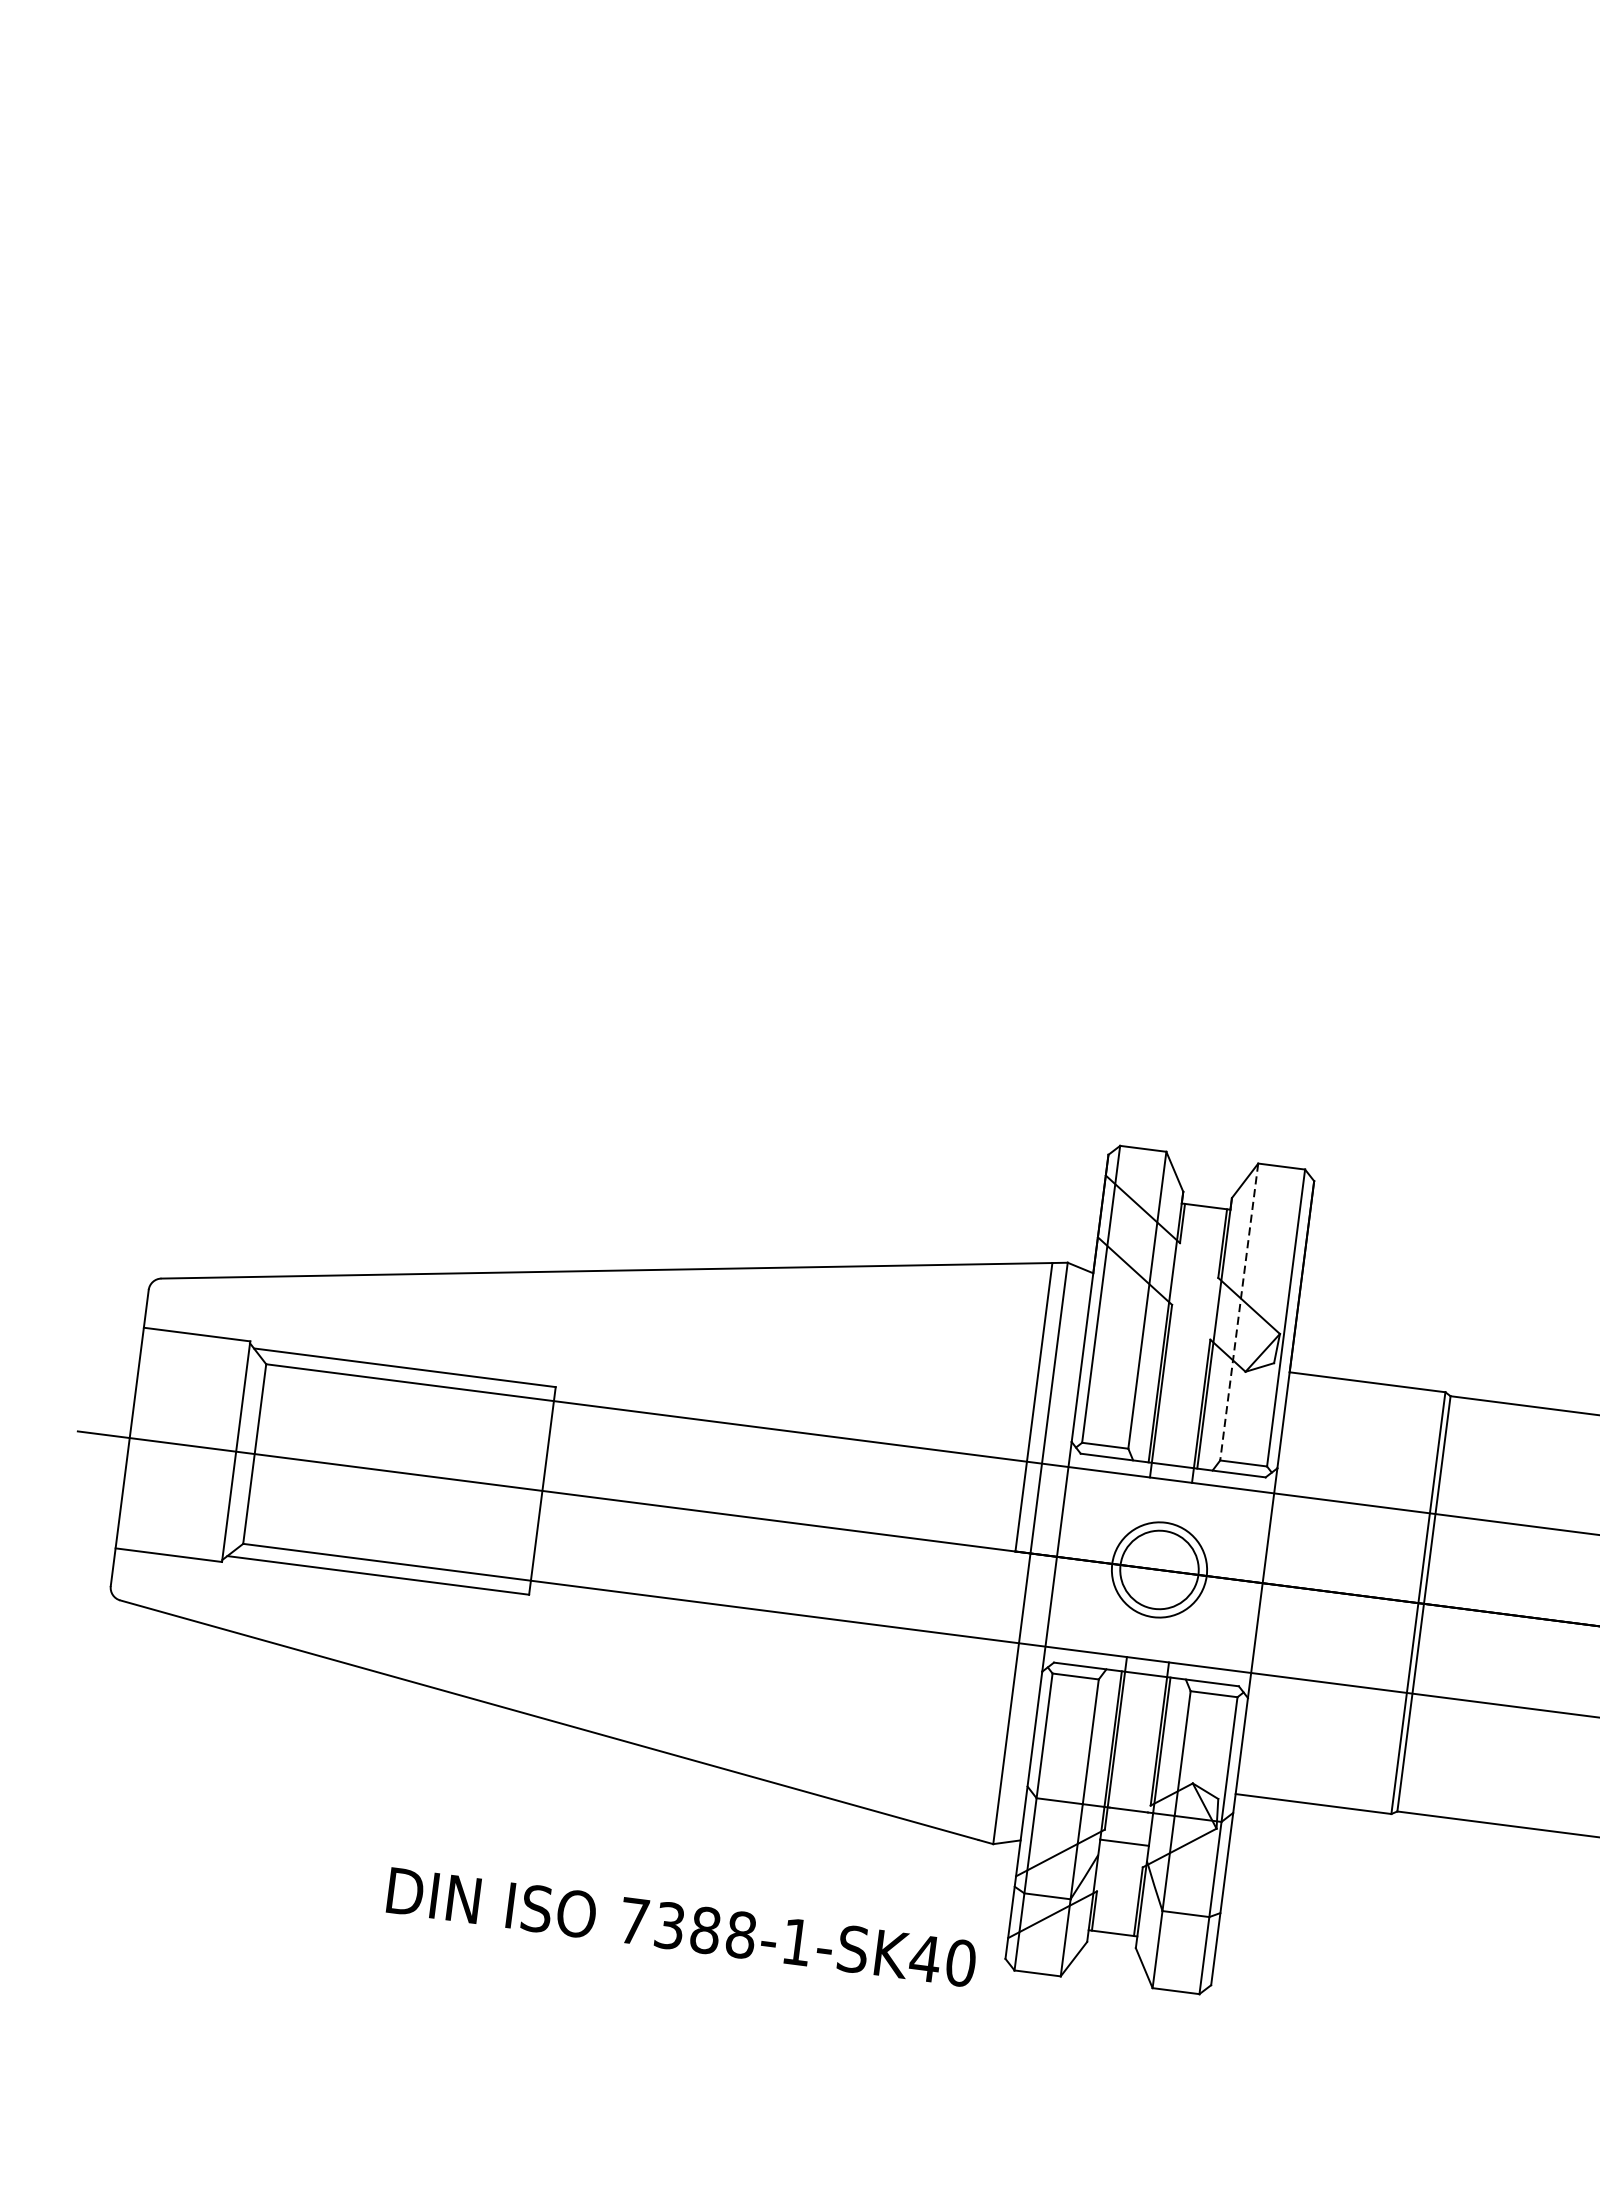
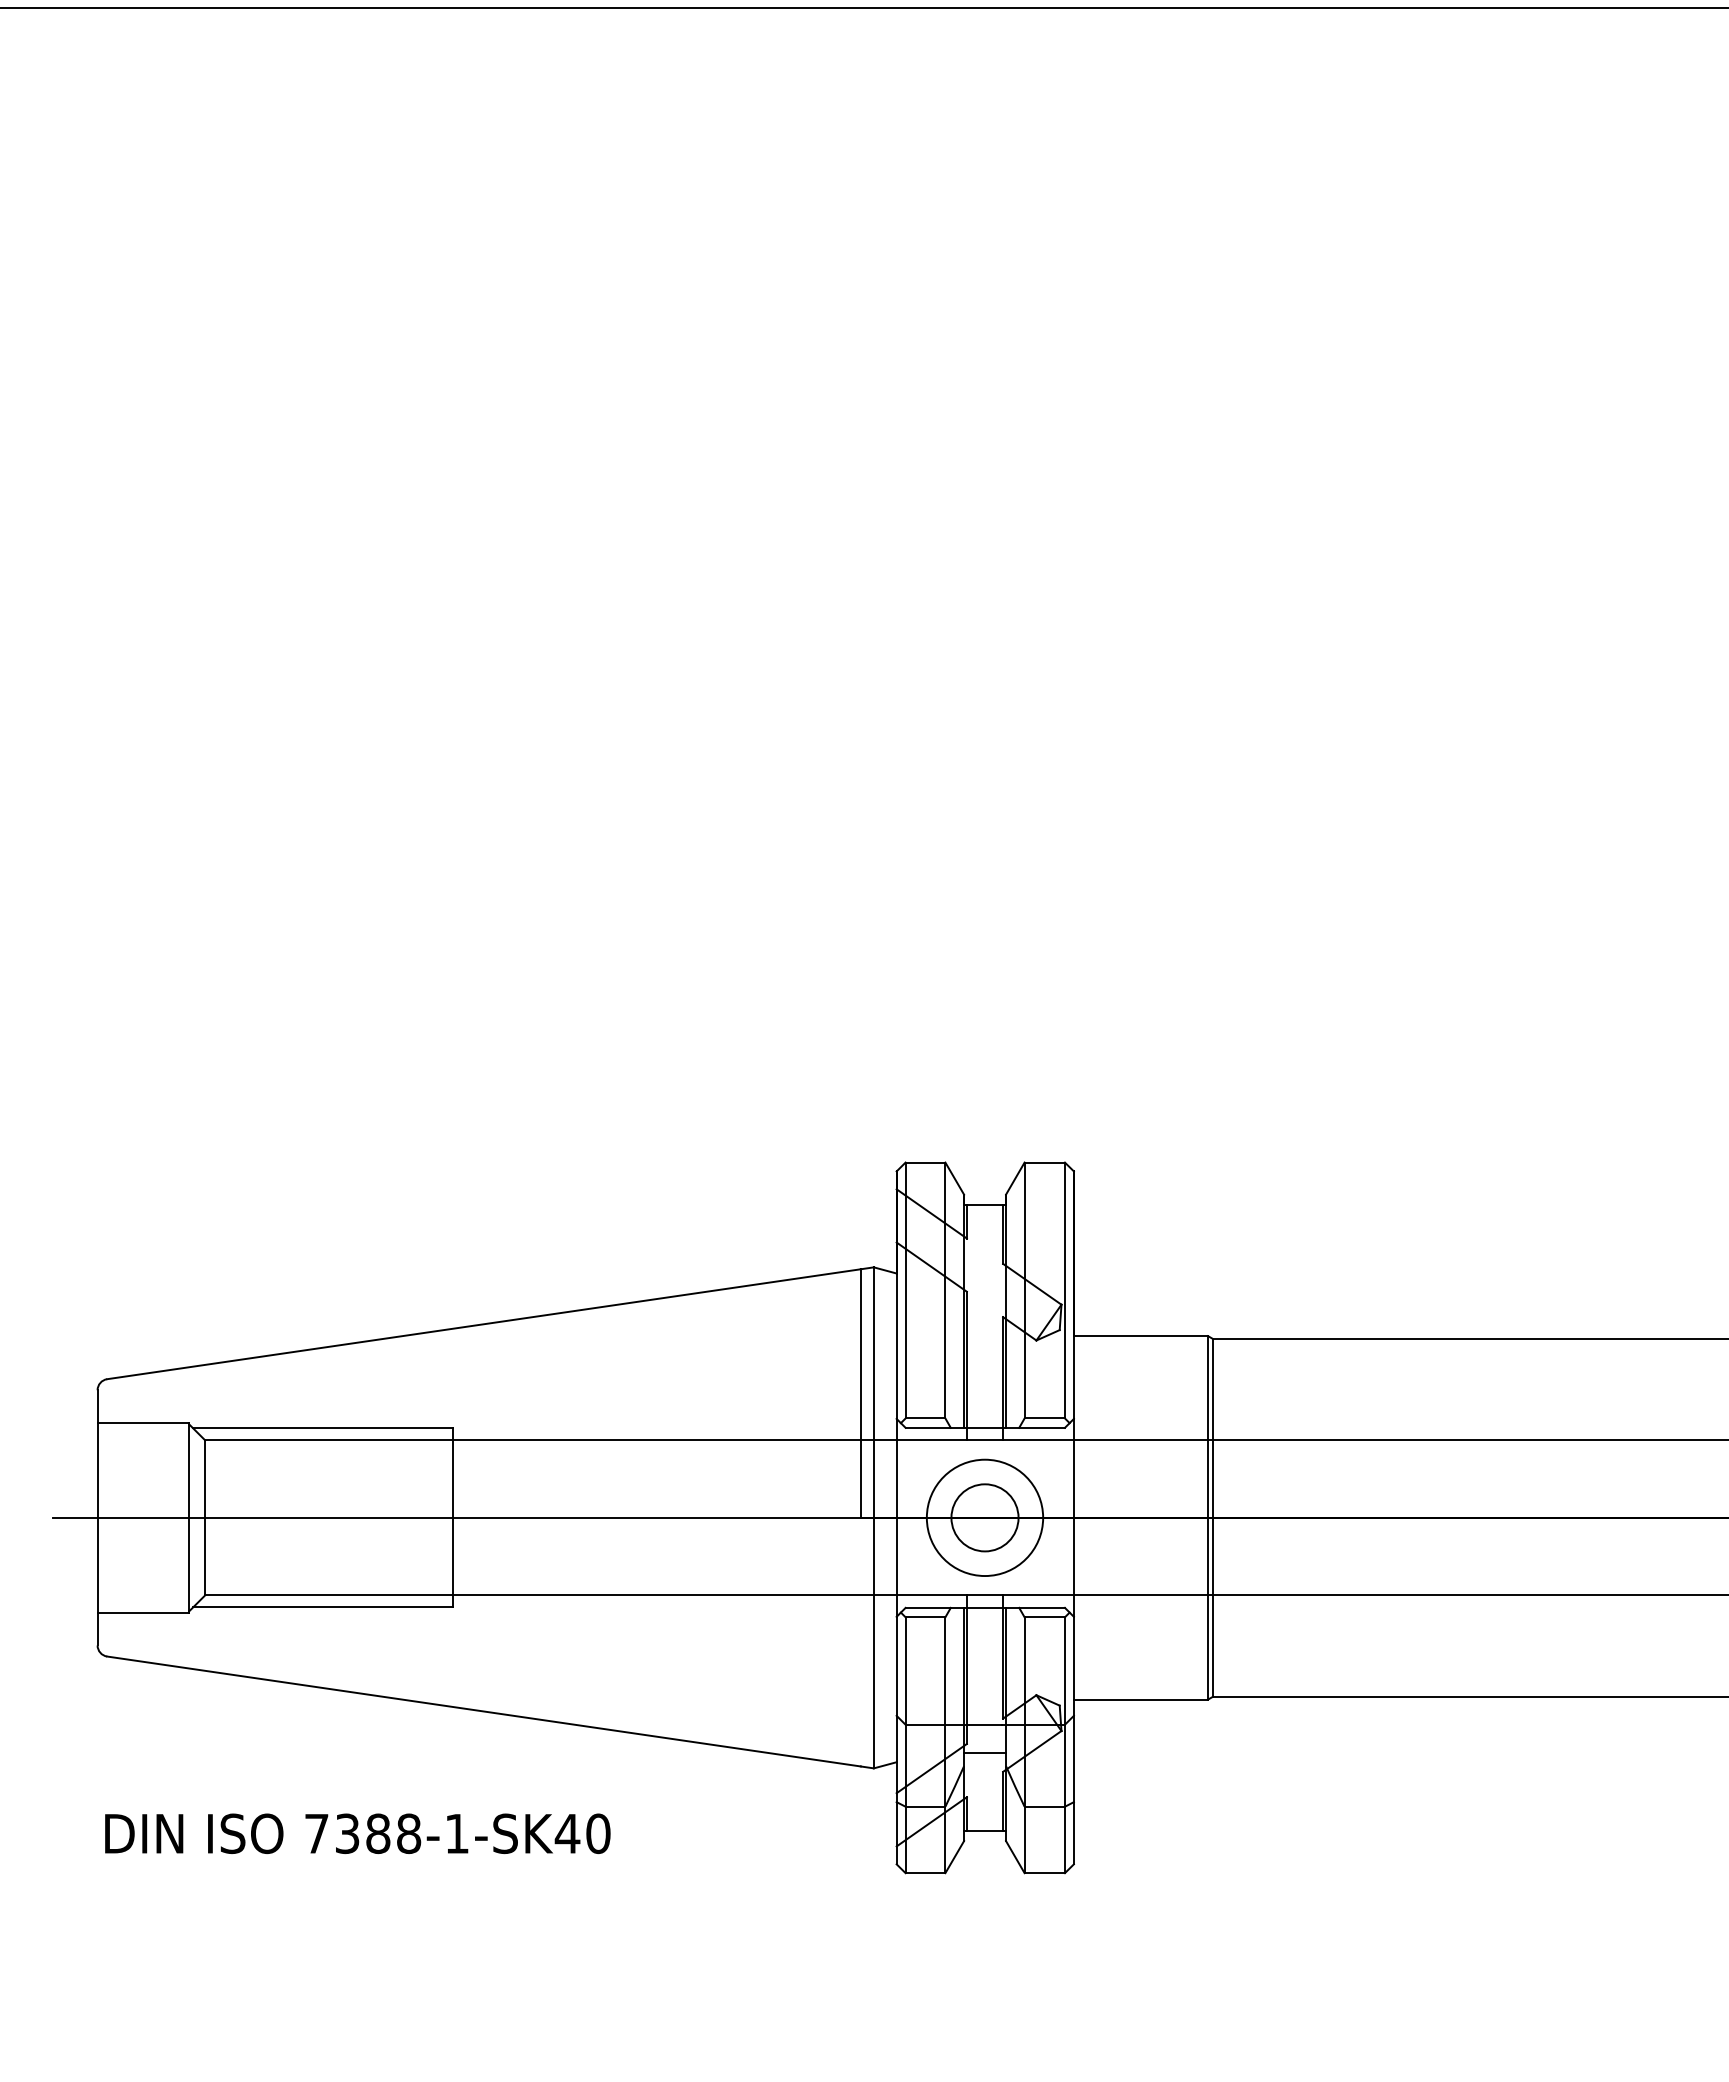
line: (1239, 1311) -> (1024, 1290), dashed -> solid
circle: (1158, 1569) -> (984, 1517), size x1.43
text: (681, 1927) -> (357, 1833), moved

